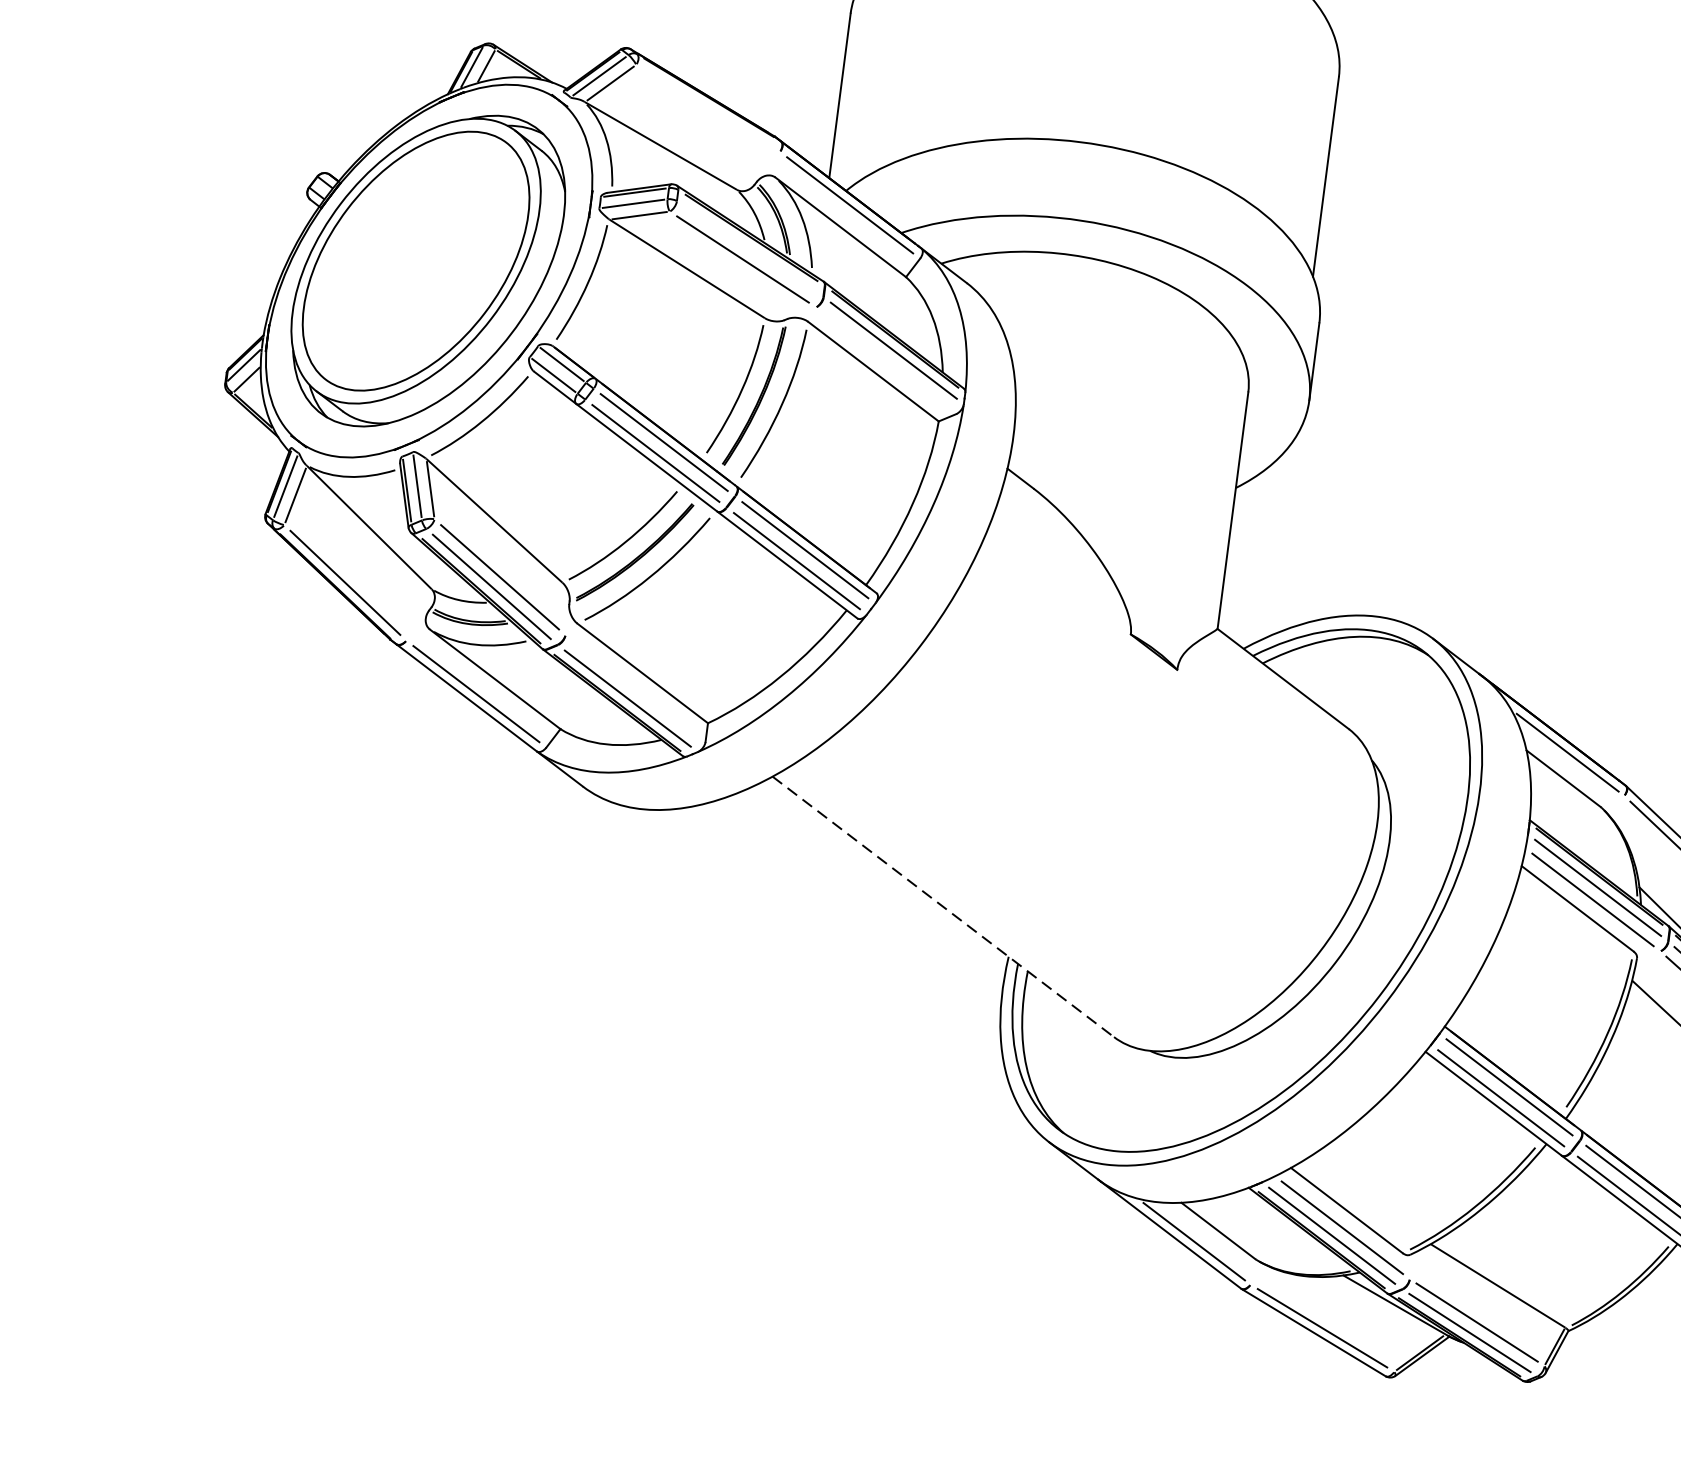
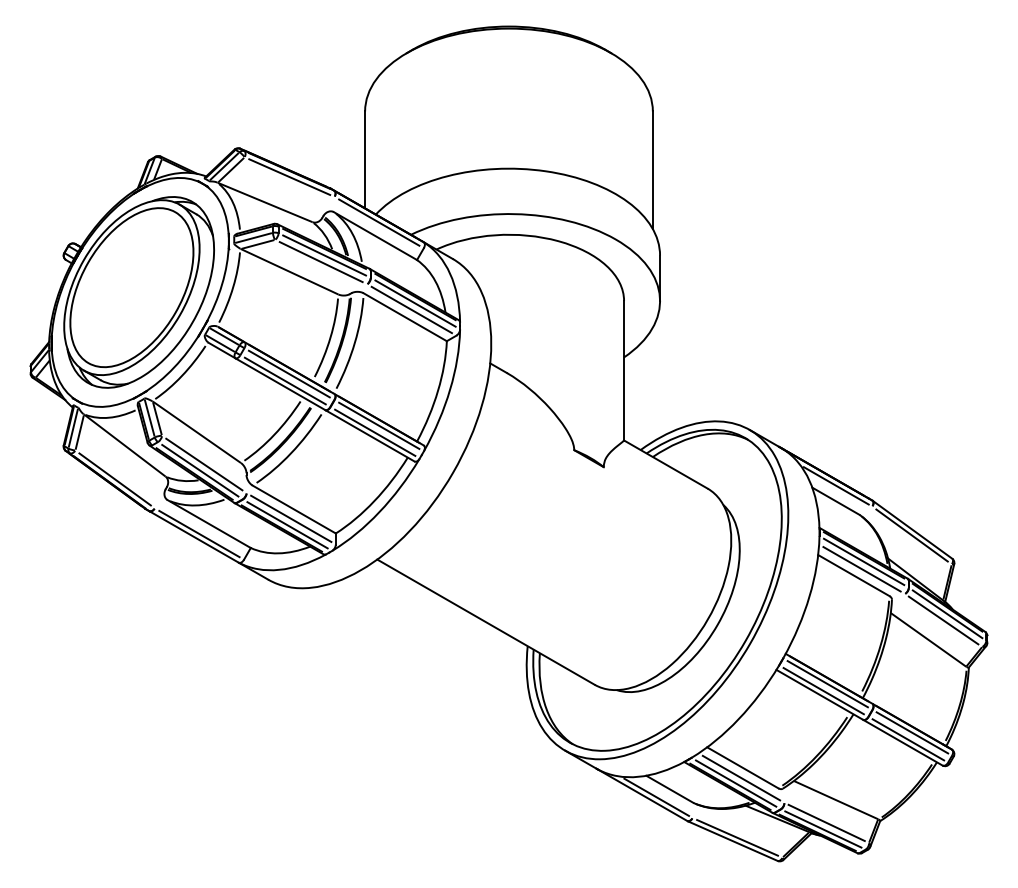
line: (708, 107) -> (289, 176), added
line: (749, 249) -> (324, 255), added
line: (885, 359) -> (411, 309), added
line: (636, 688) -> (291, 518), added
line: (944, 907) -> (486, 622), dashed -> solid

